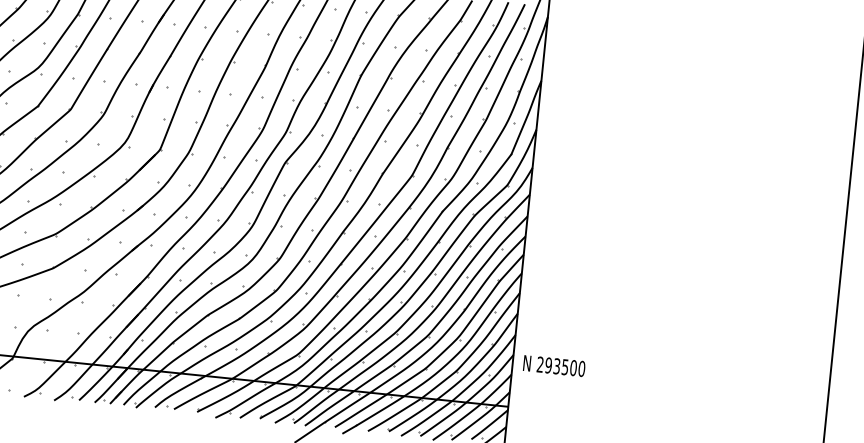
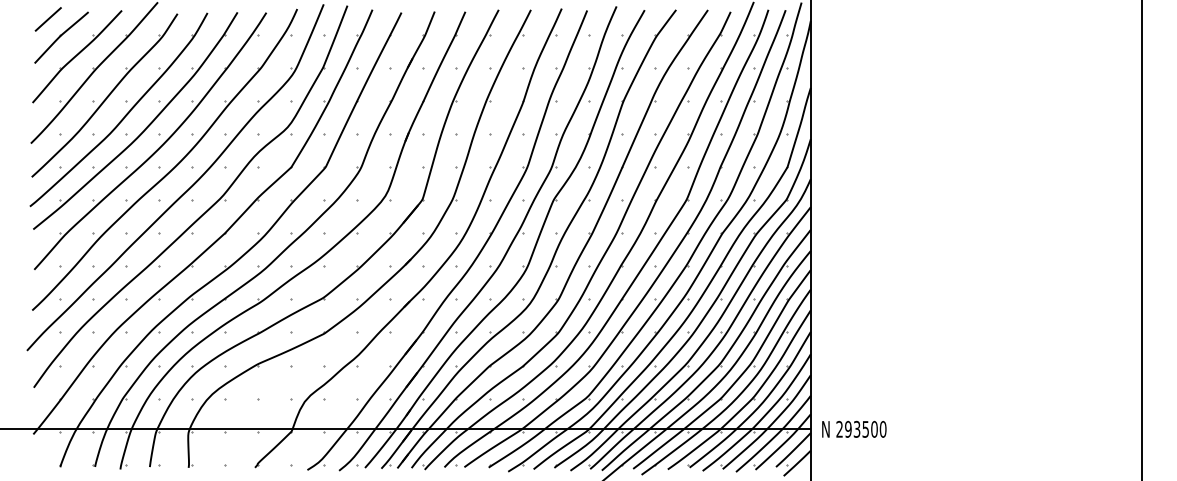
text: (554, 365) -> (854, 428), moved

